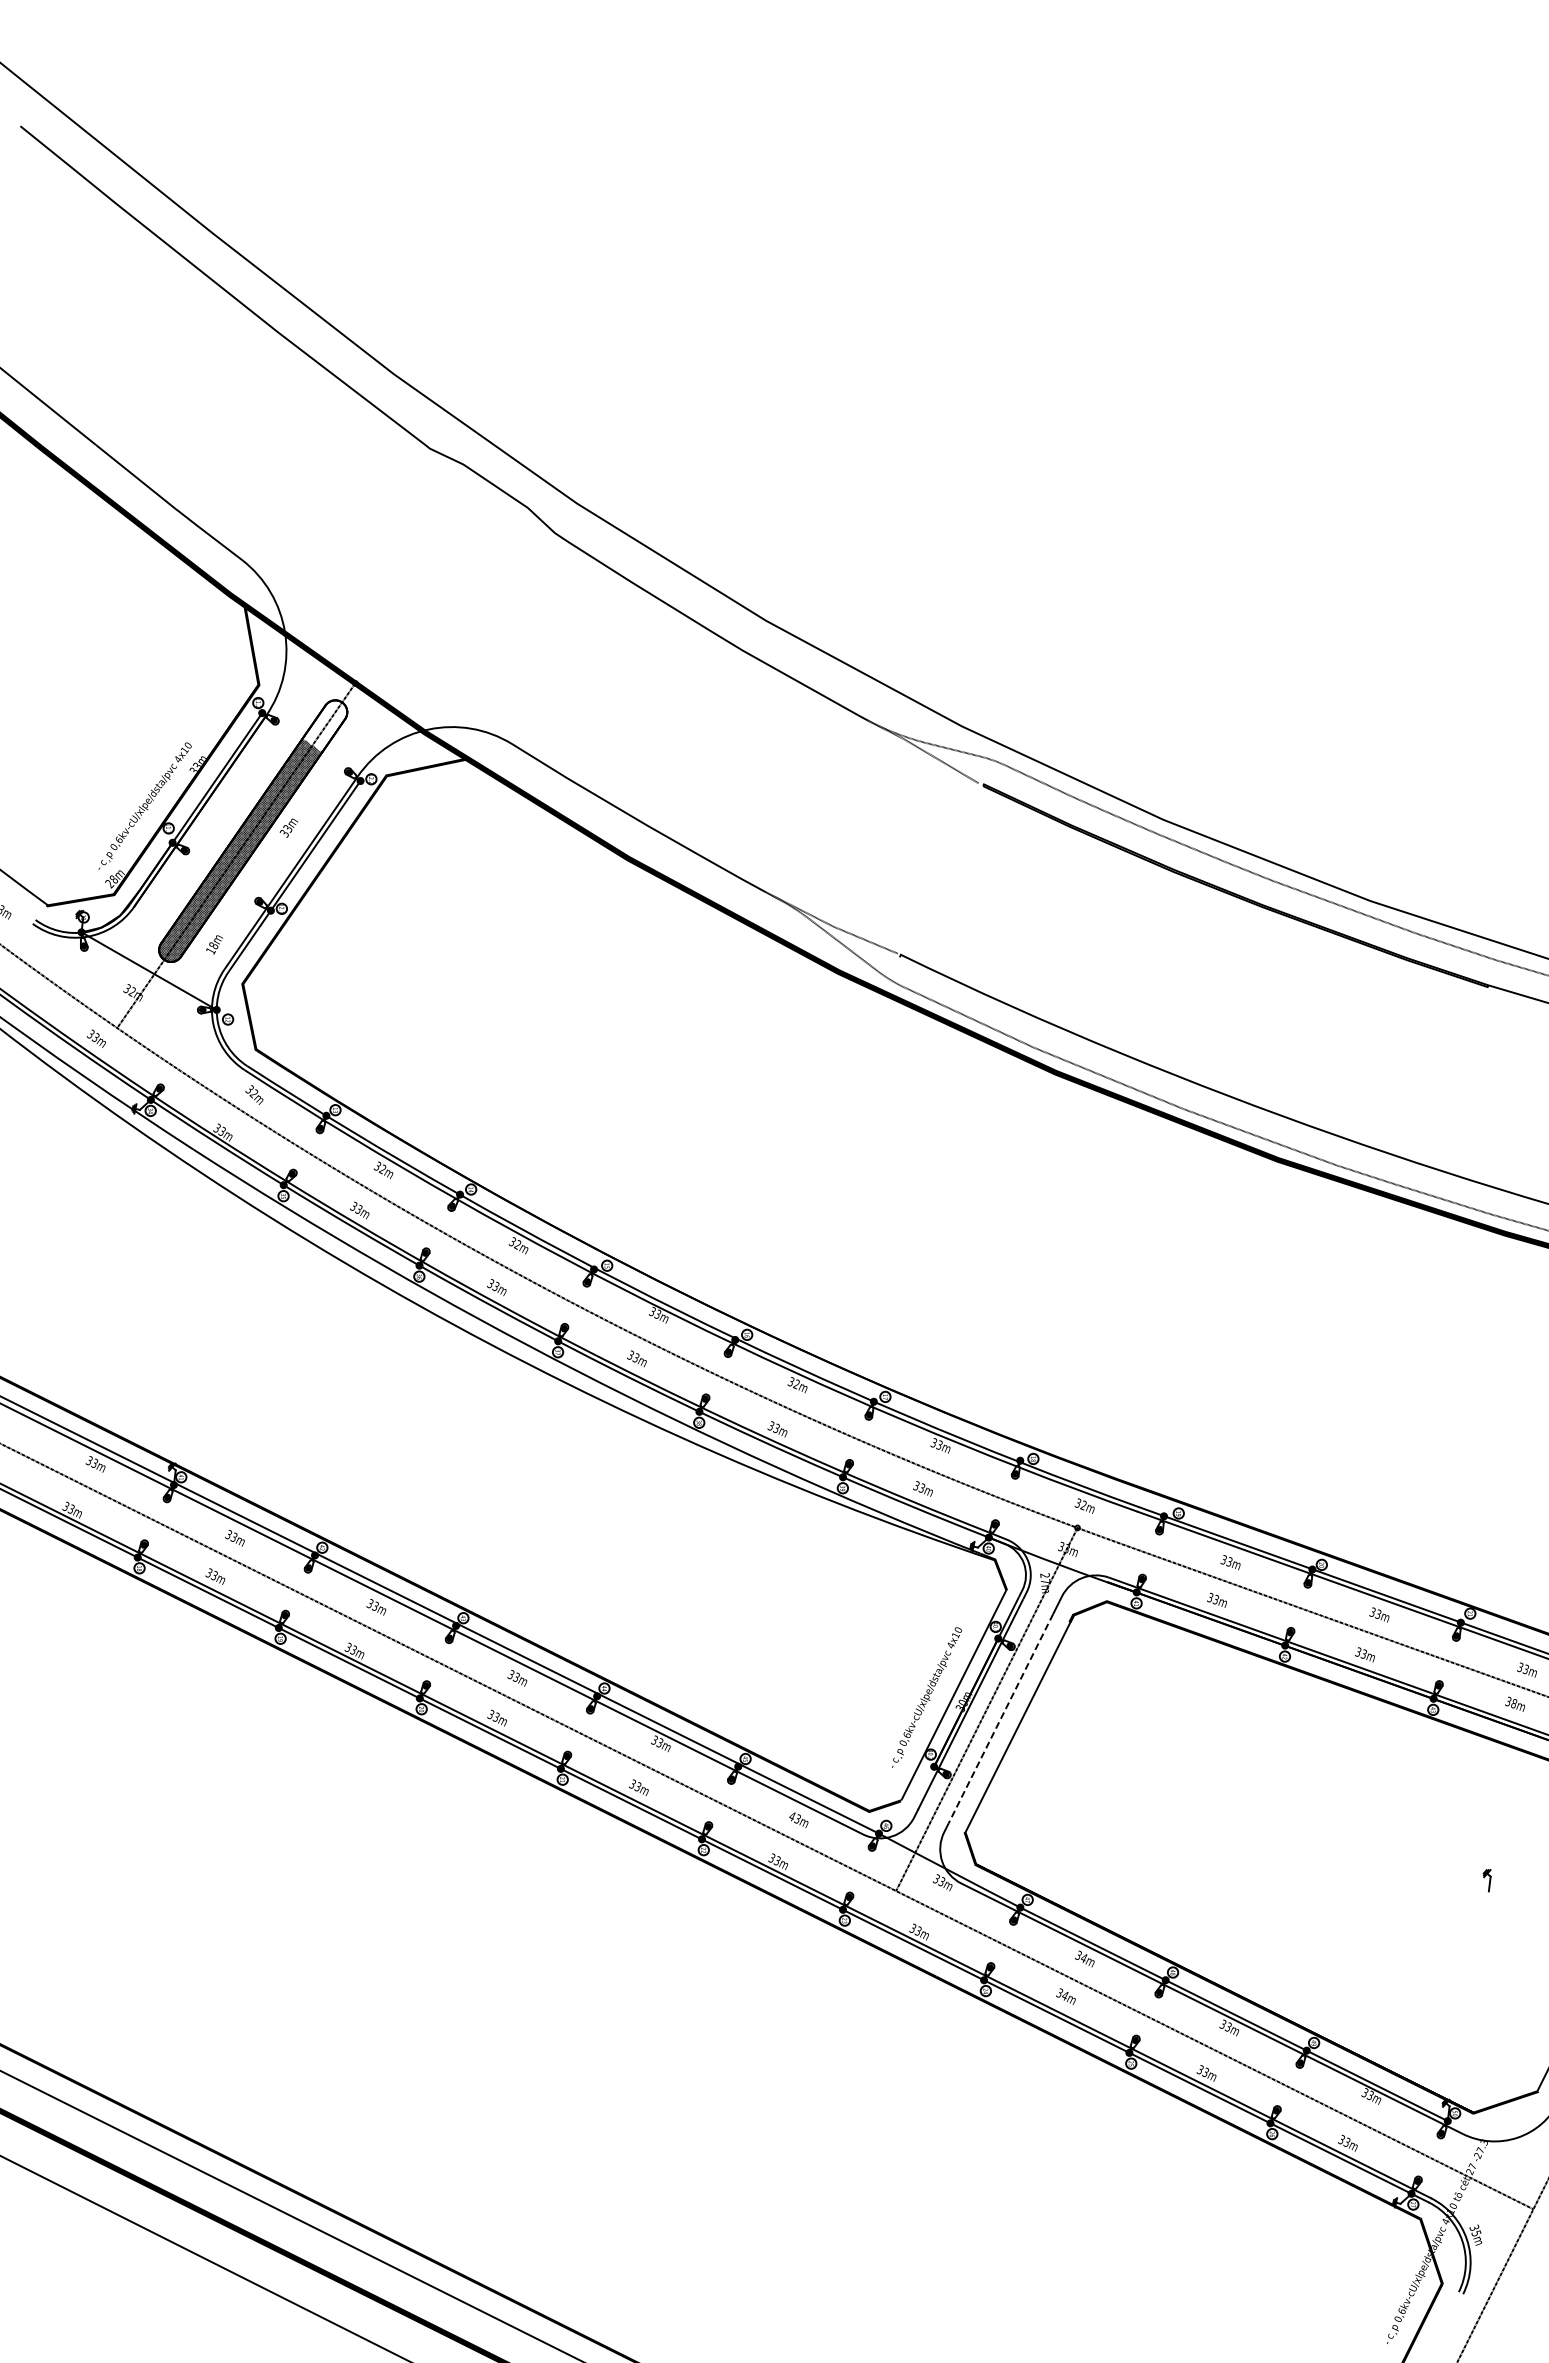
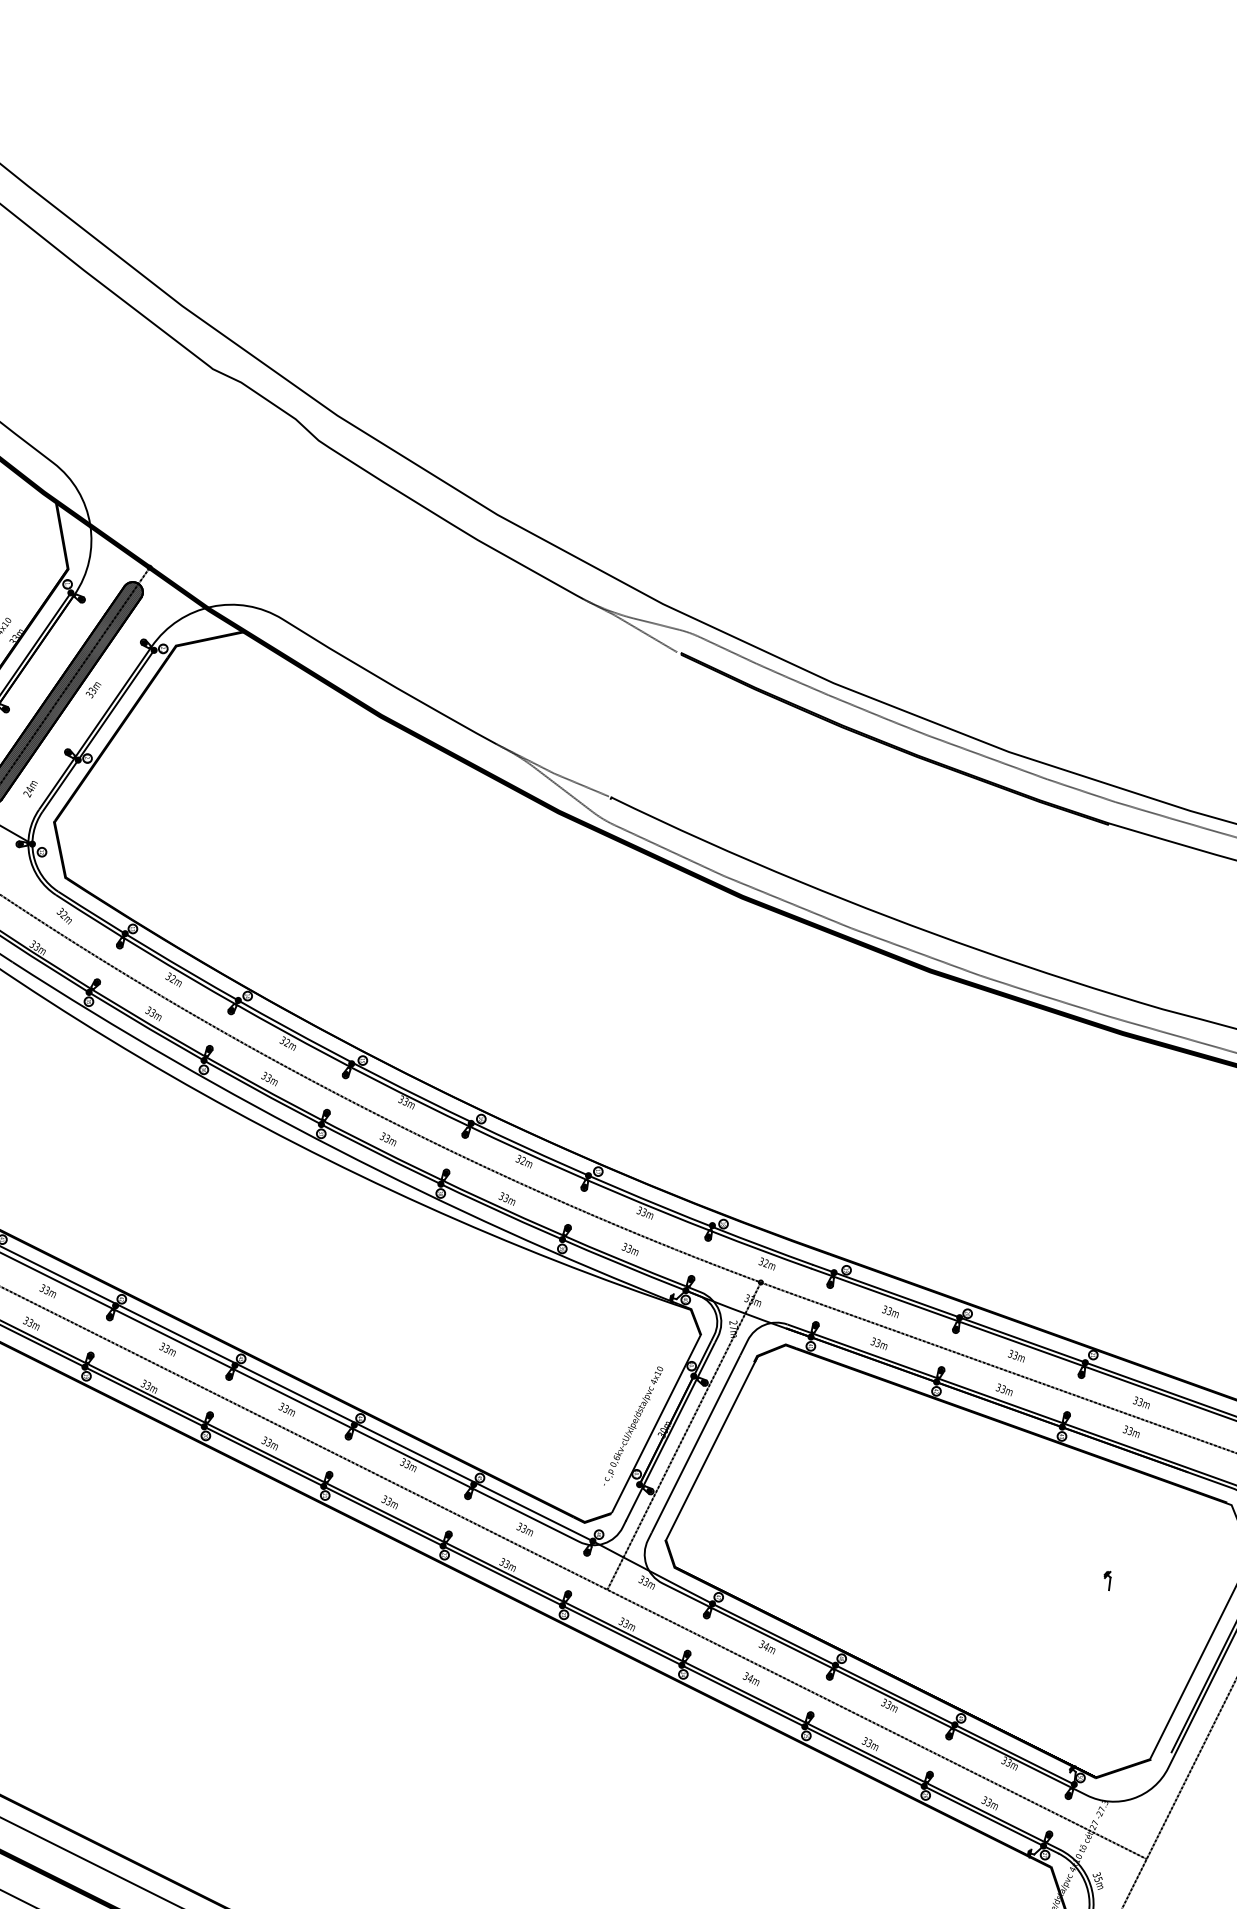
hatch: (324, 725) -> (123, 603), added
text: (212, 948) -> (28, 792), 18m -> 24m
text: (1513, 1703) -> (1129, 1431), 38m -> 33m
line: (1000, 1719) -> (695, 1444), dashed -> solid
text: (791, 1816) -> (518, 1526), 43m -> 33m

